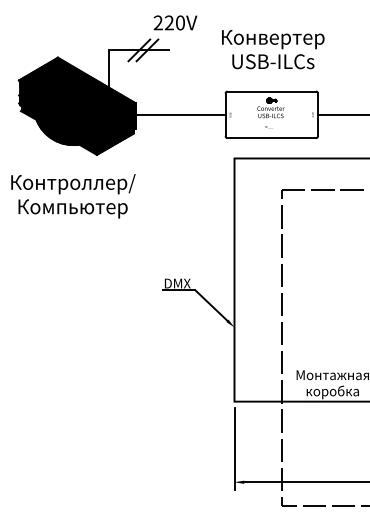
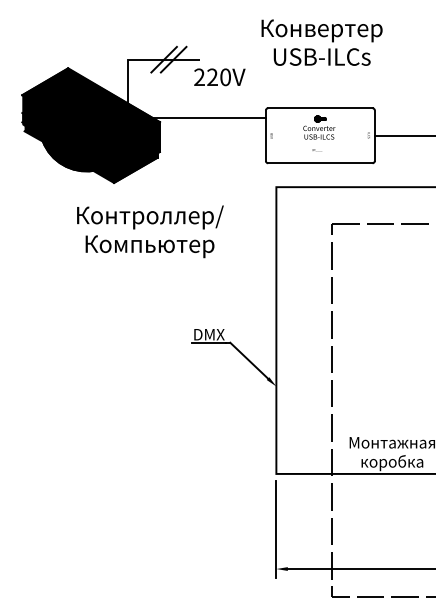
text: (175, 23) -> (219, 77), moved
text: (272, 49) -> (321, 42), moved
line: (177, 114) -> (209, 117), moved
text: (73, 196) -> (150, 231), moved

